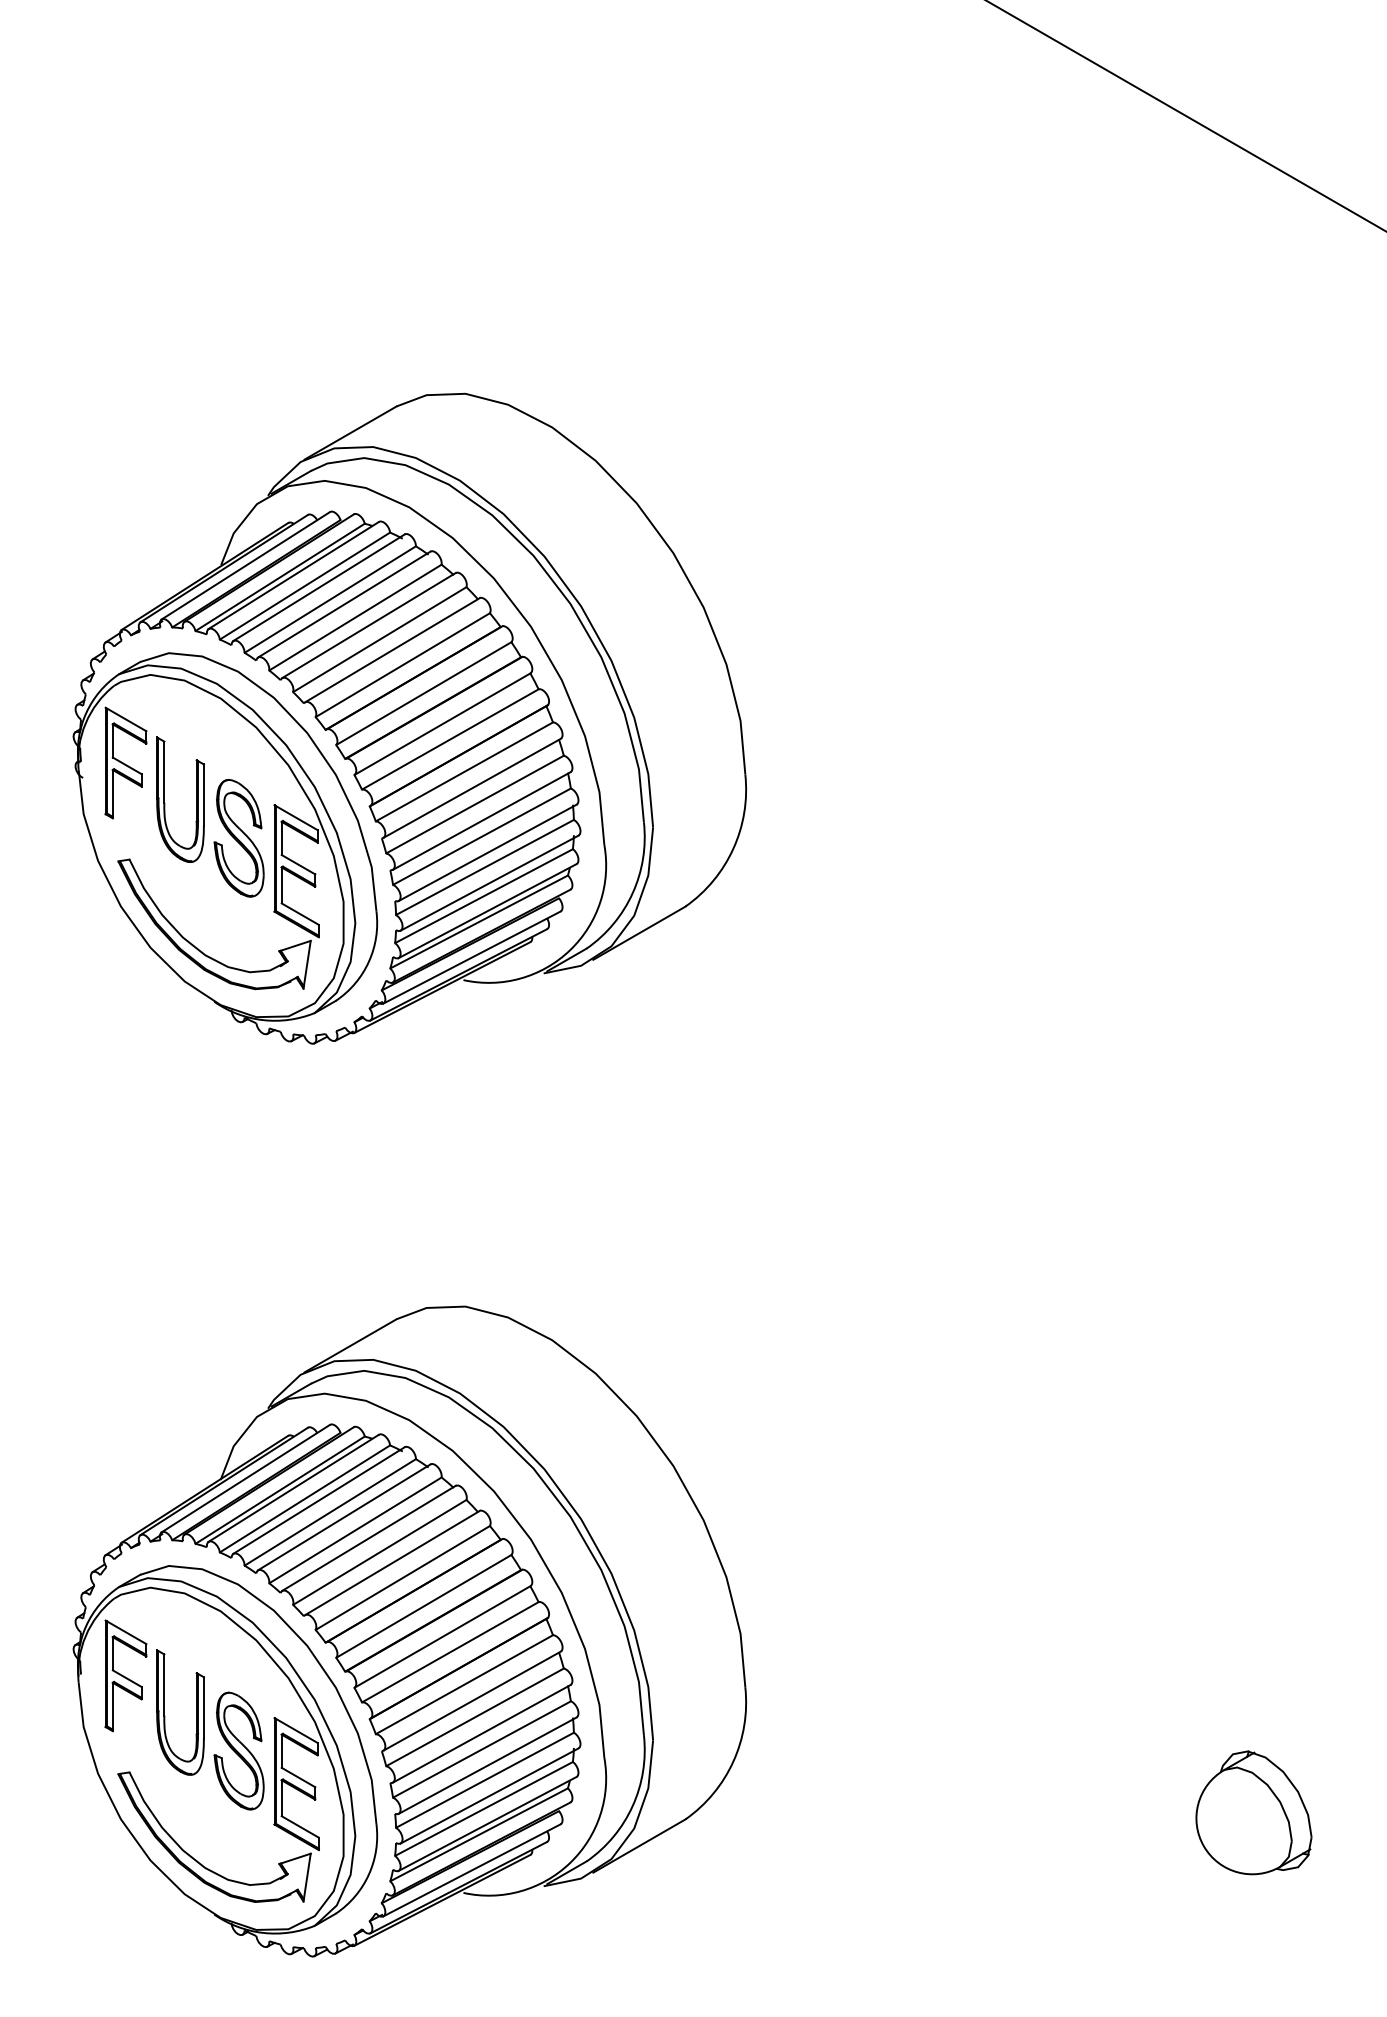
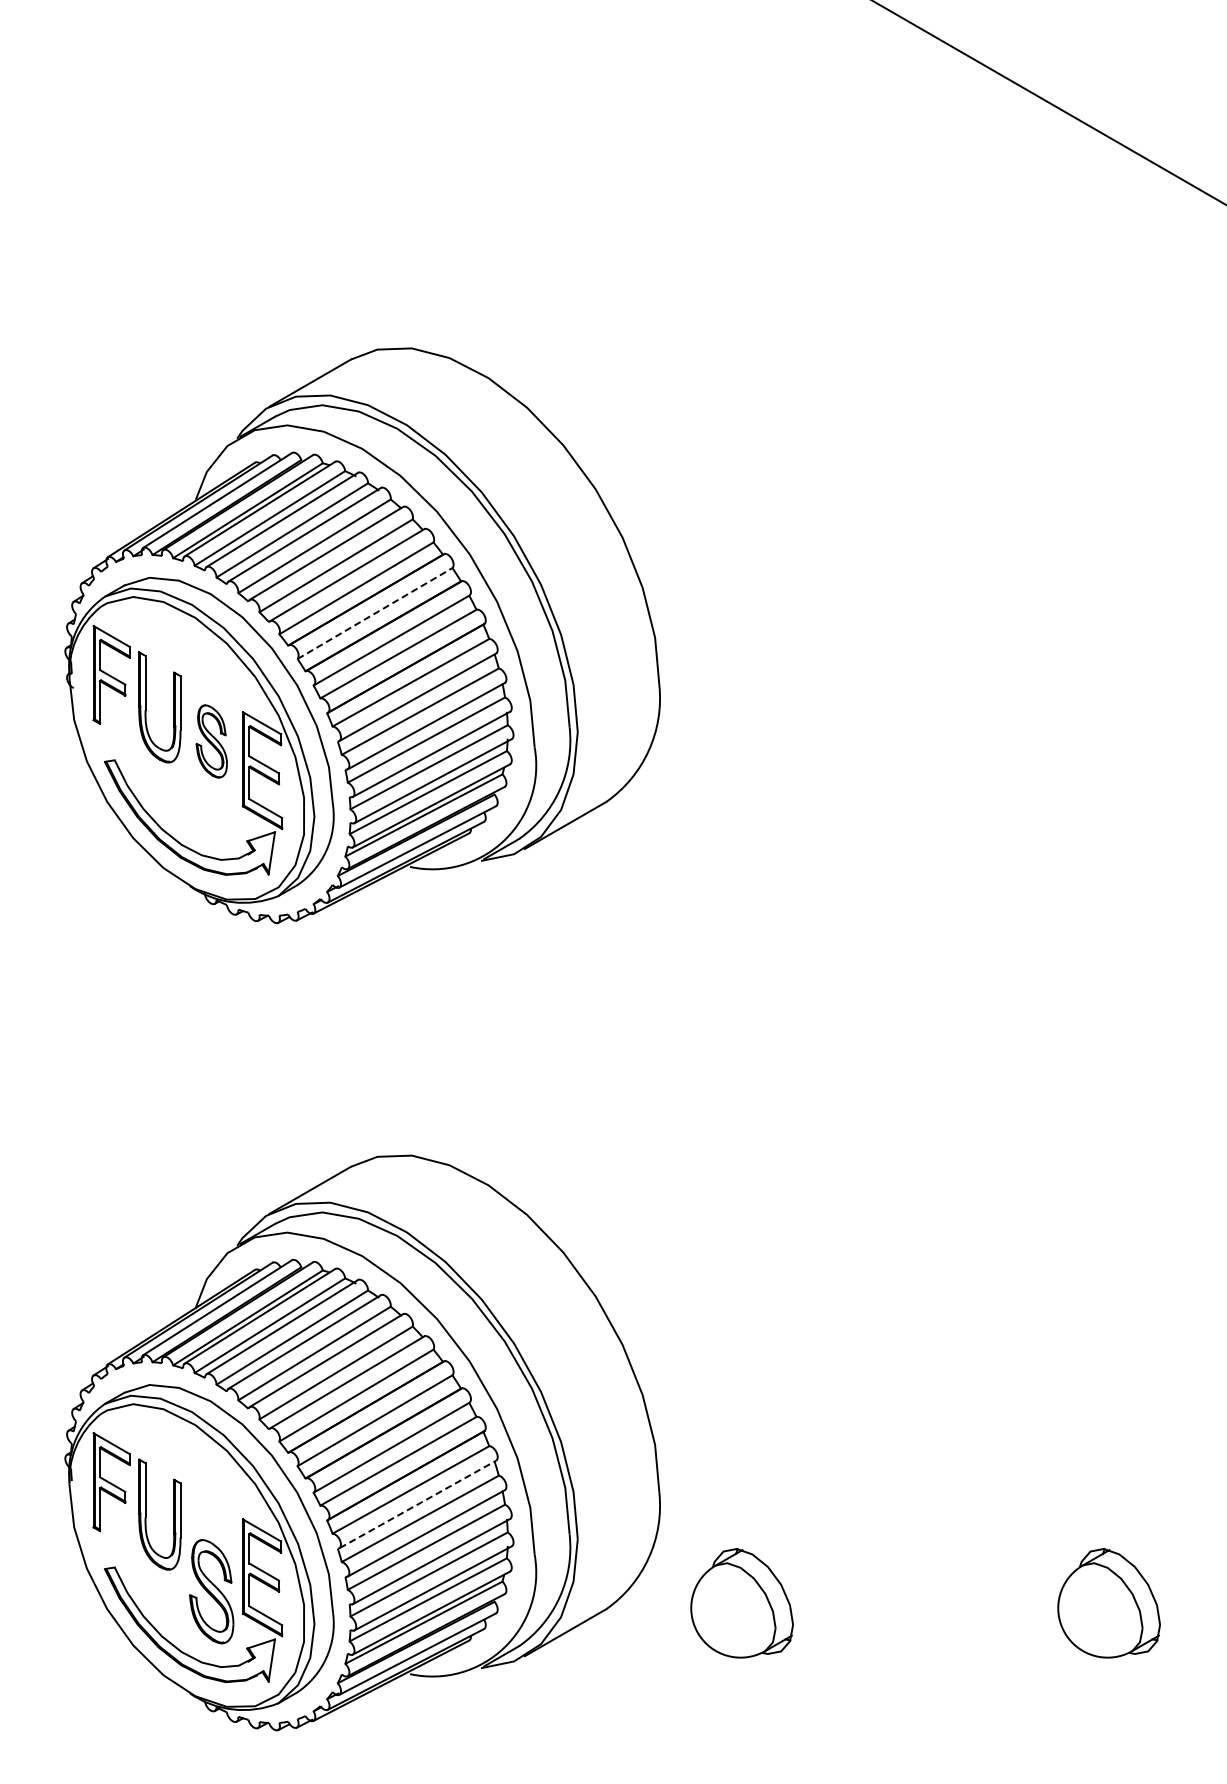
line: (424, 693) -> (375, 613), solid -> dashed
part: (238, 838) -> (211, 741), size x0.7
line: (472, 1701) -> (418, 1504), solid -> dashed
part: (238, 1750) -> (211, 1591), moved
part: (838, 1813) -> (741, 1603), added

